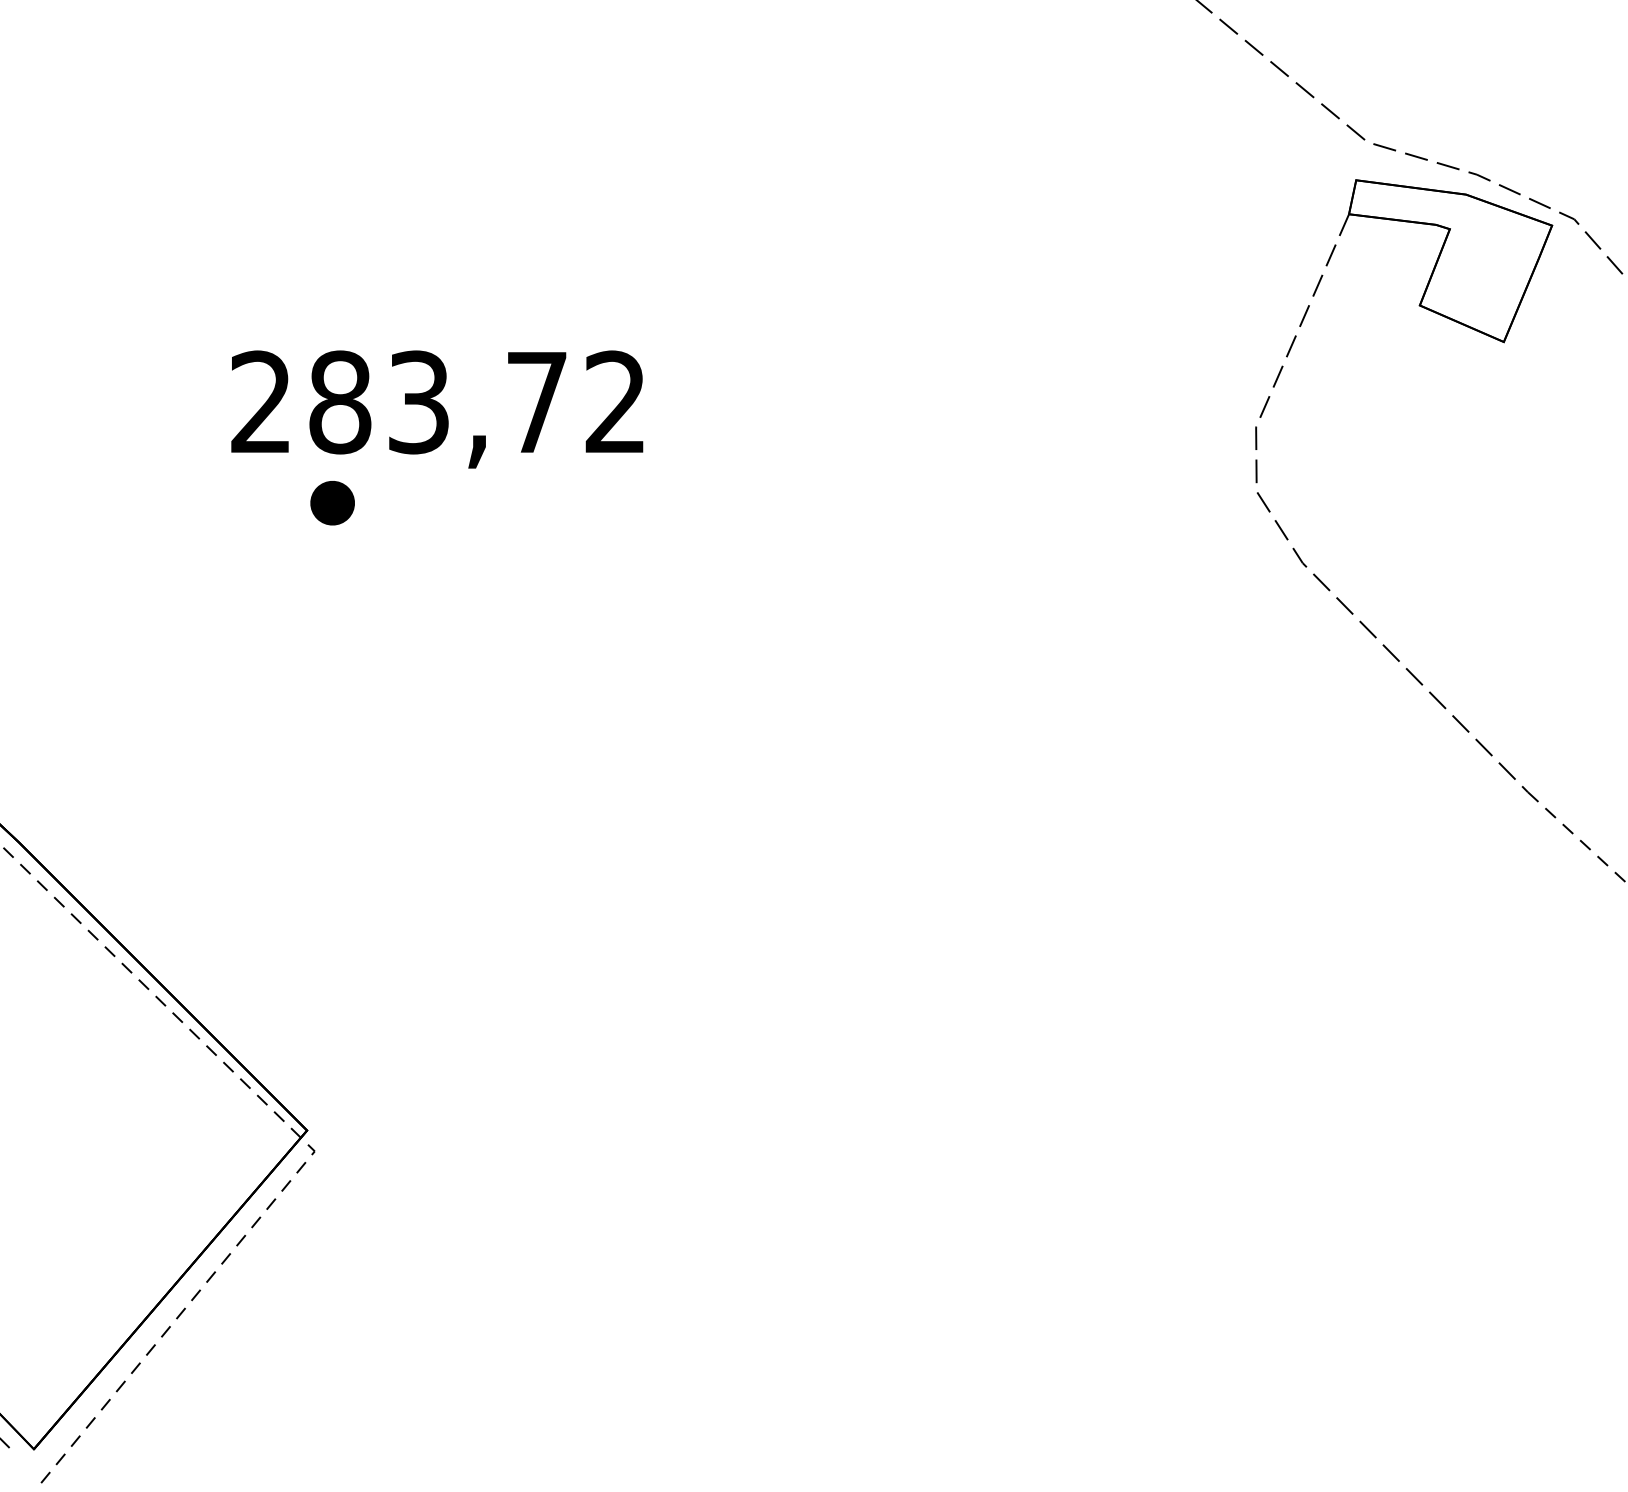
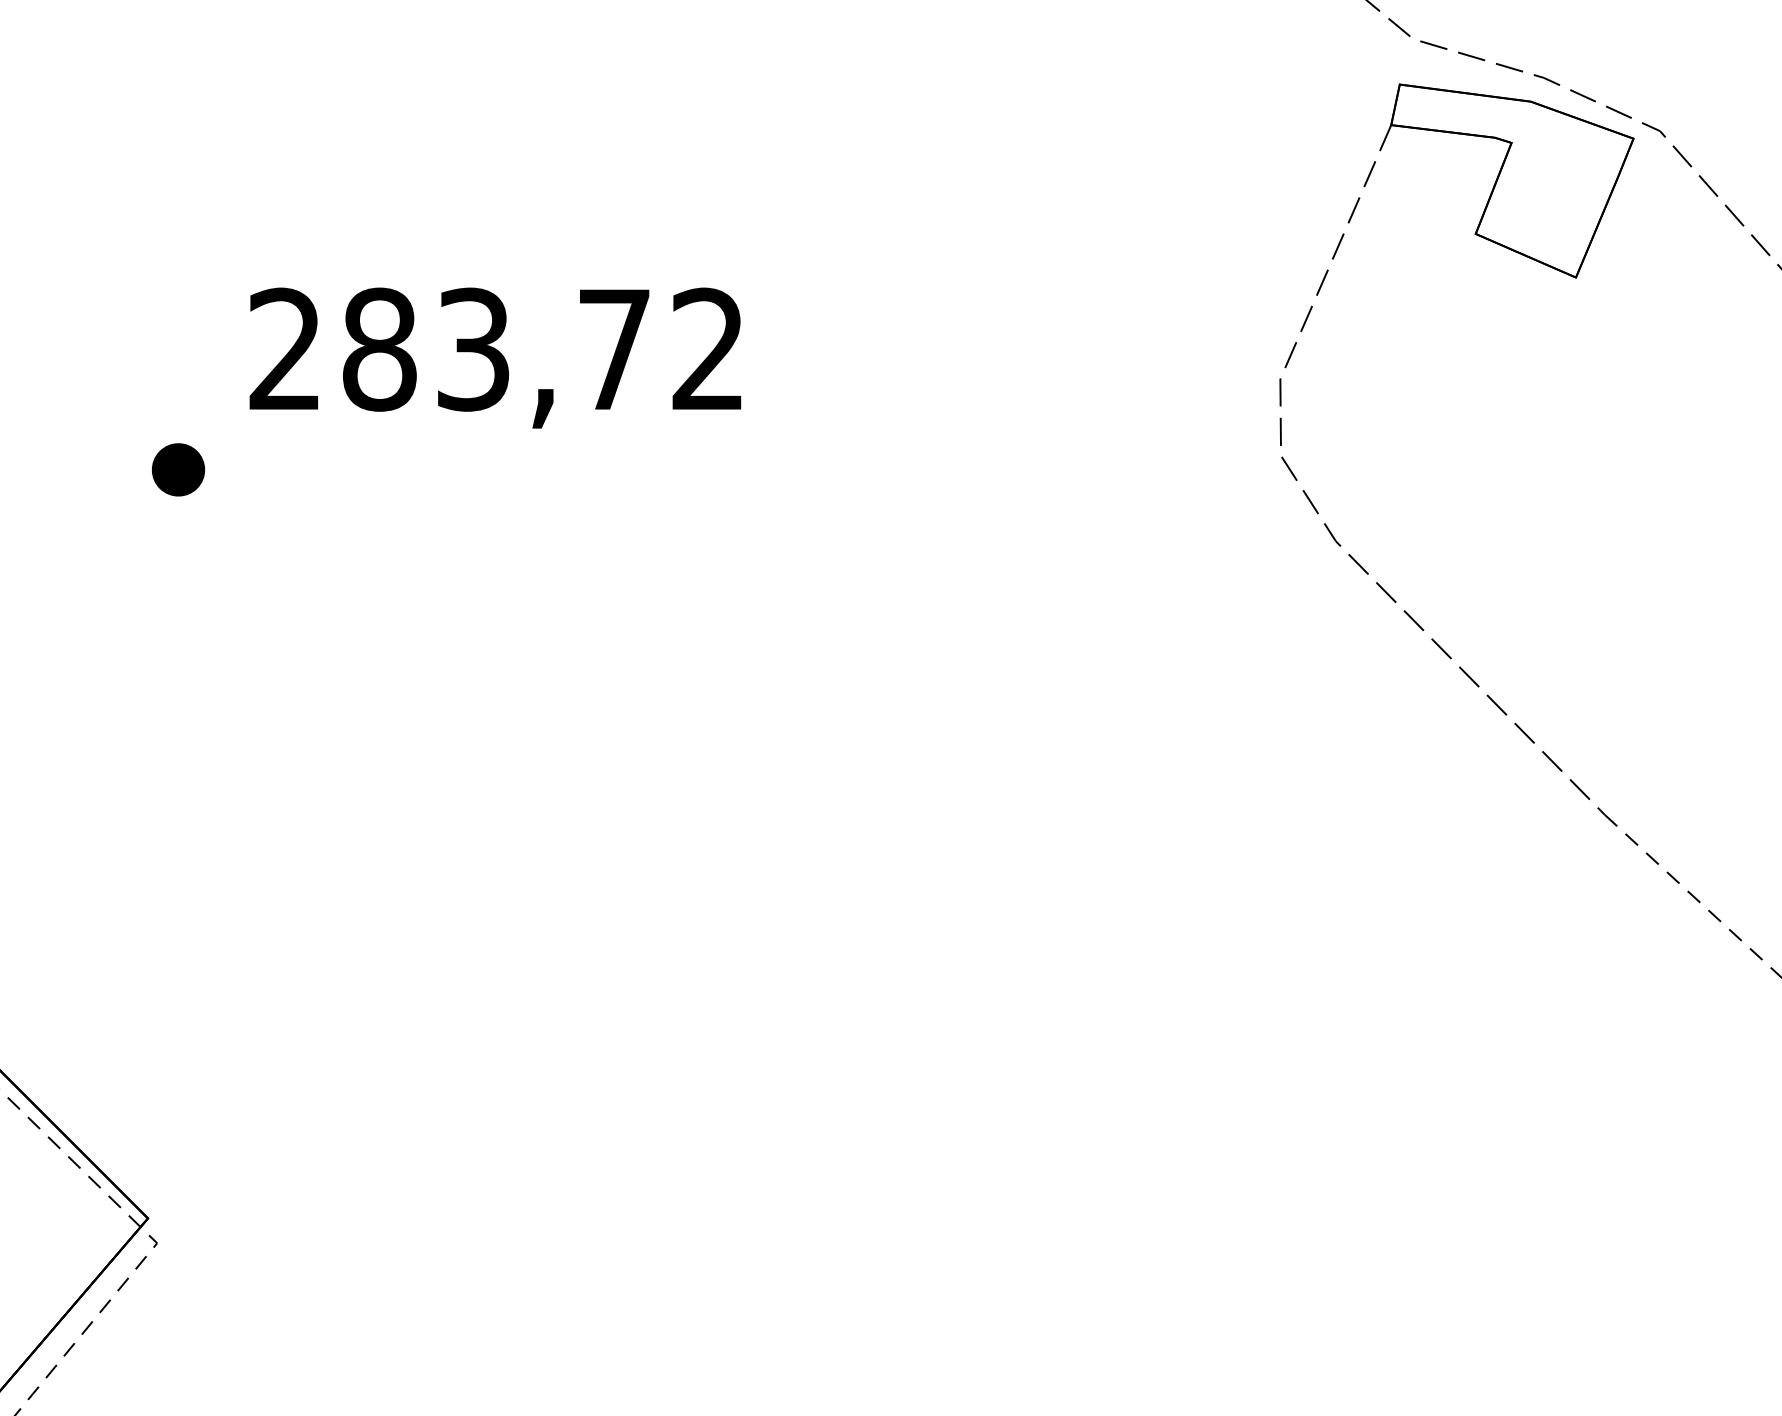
text: (437, 409) -> (495, 358), moved

